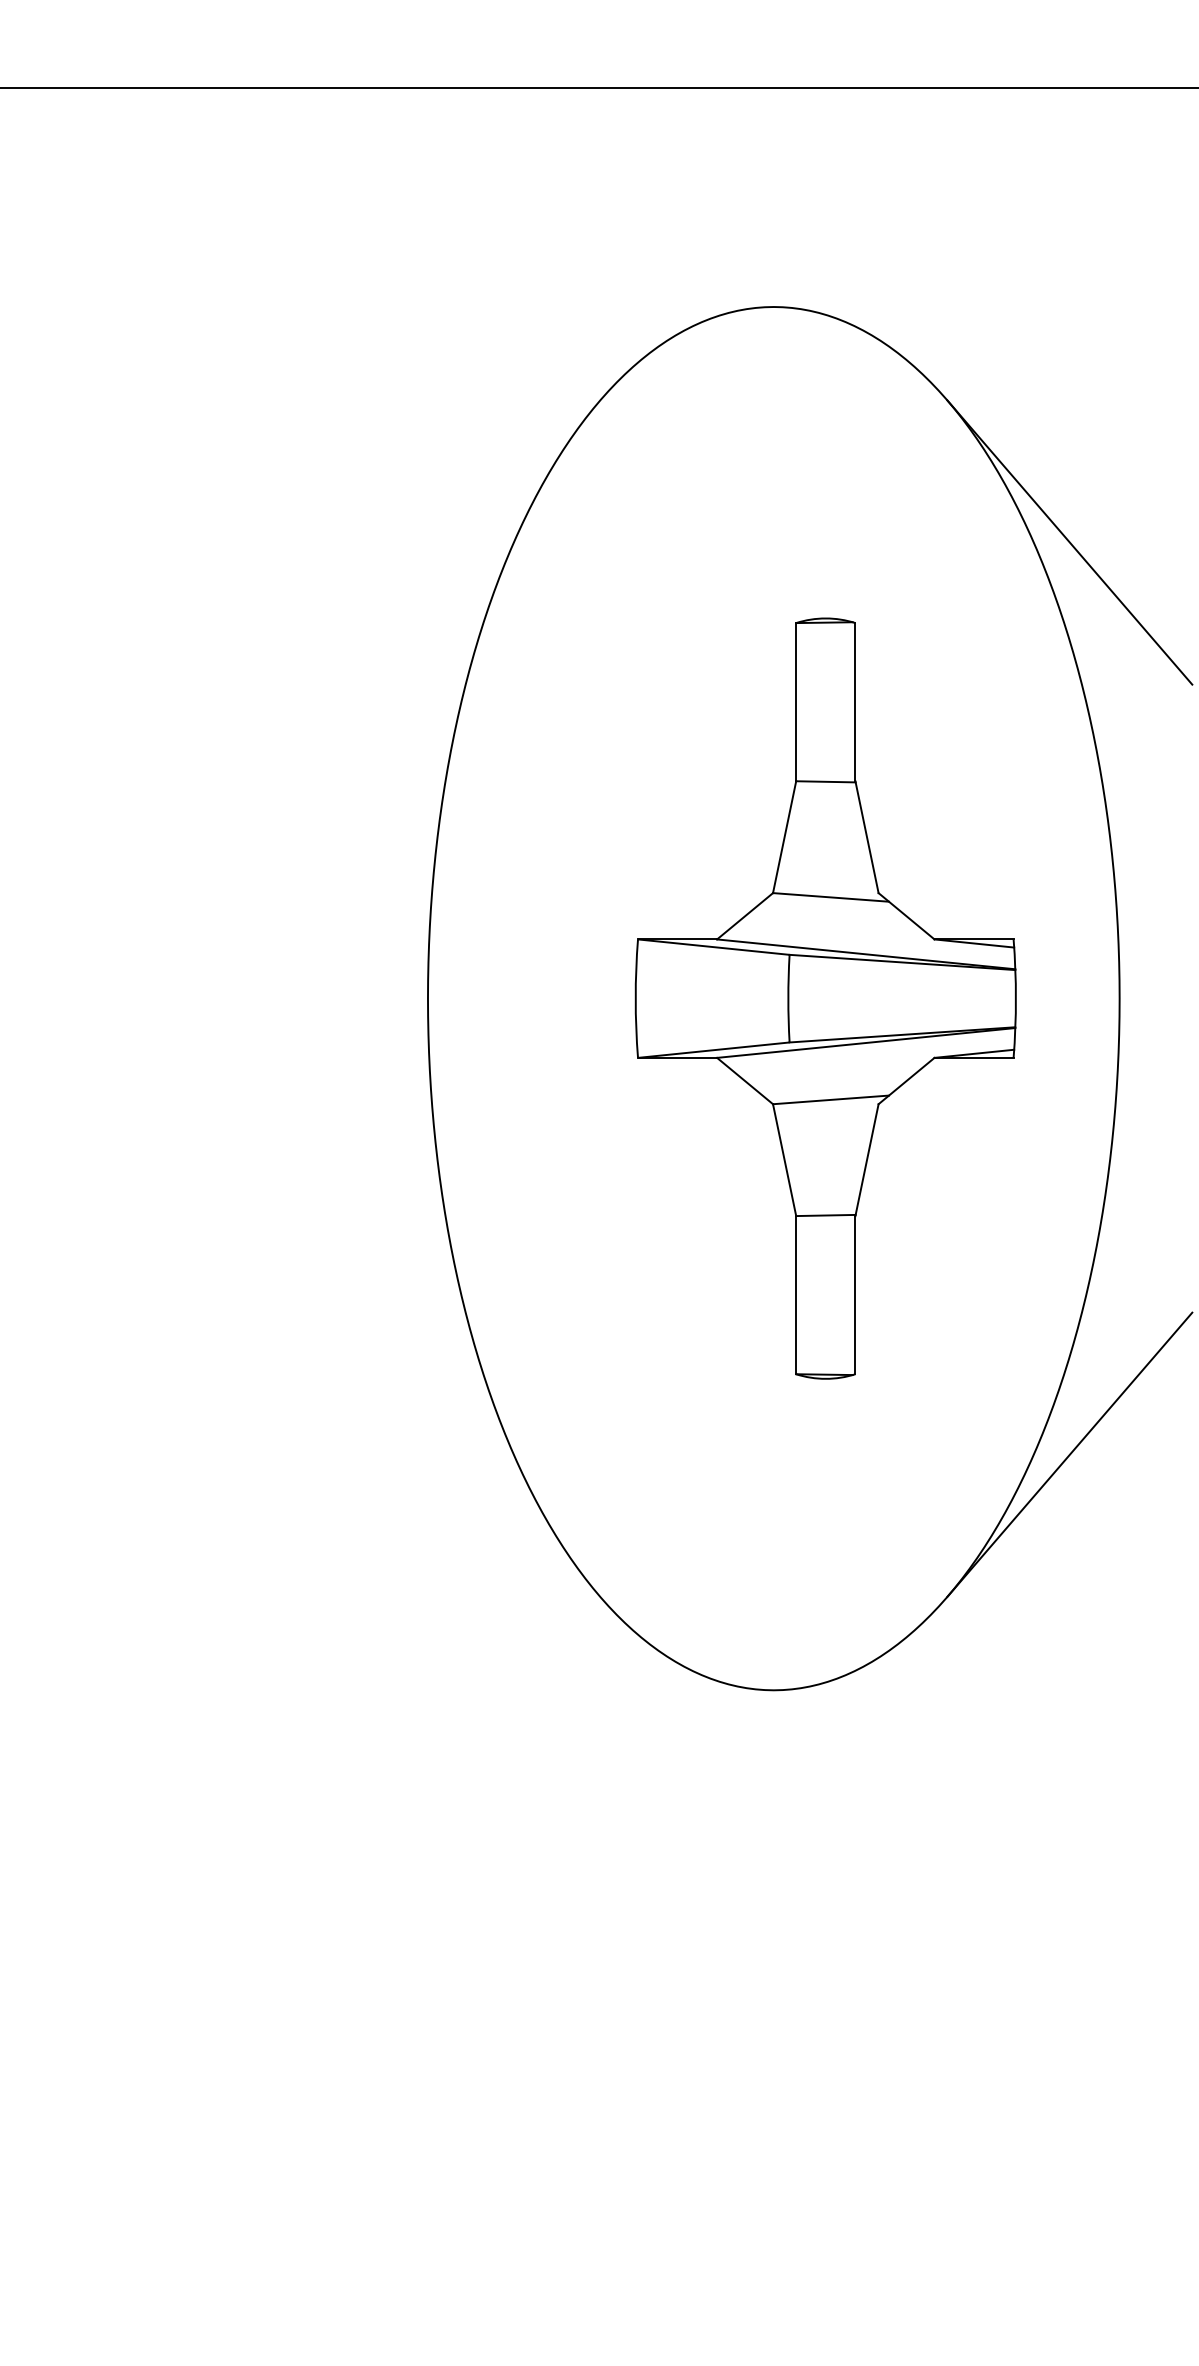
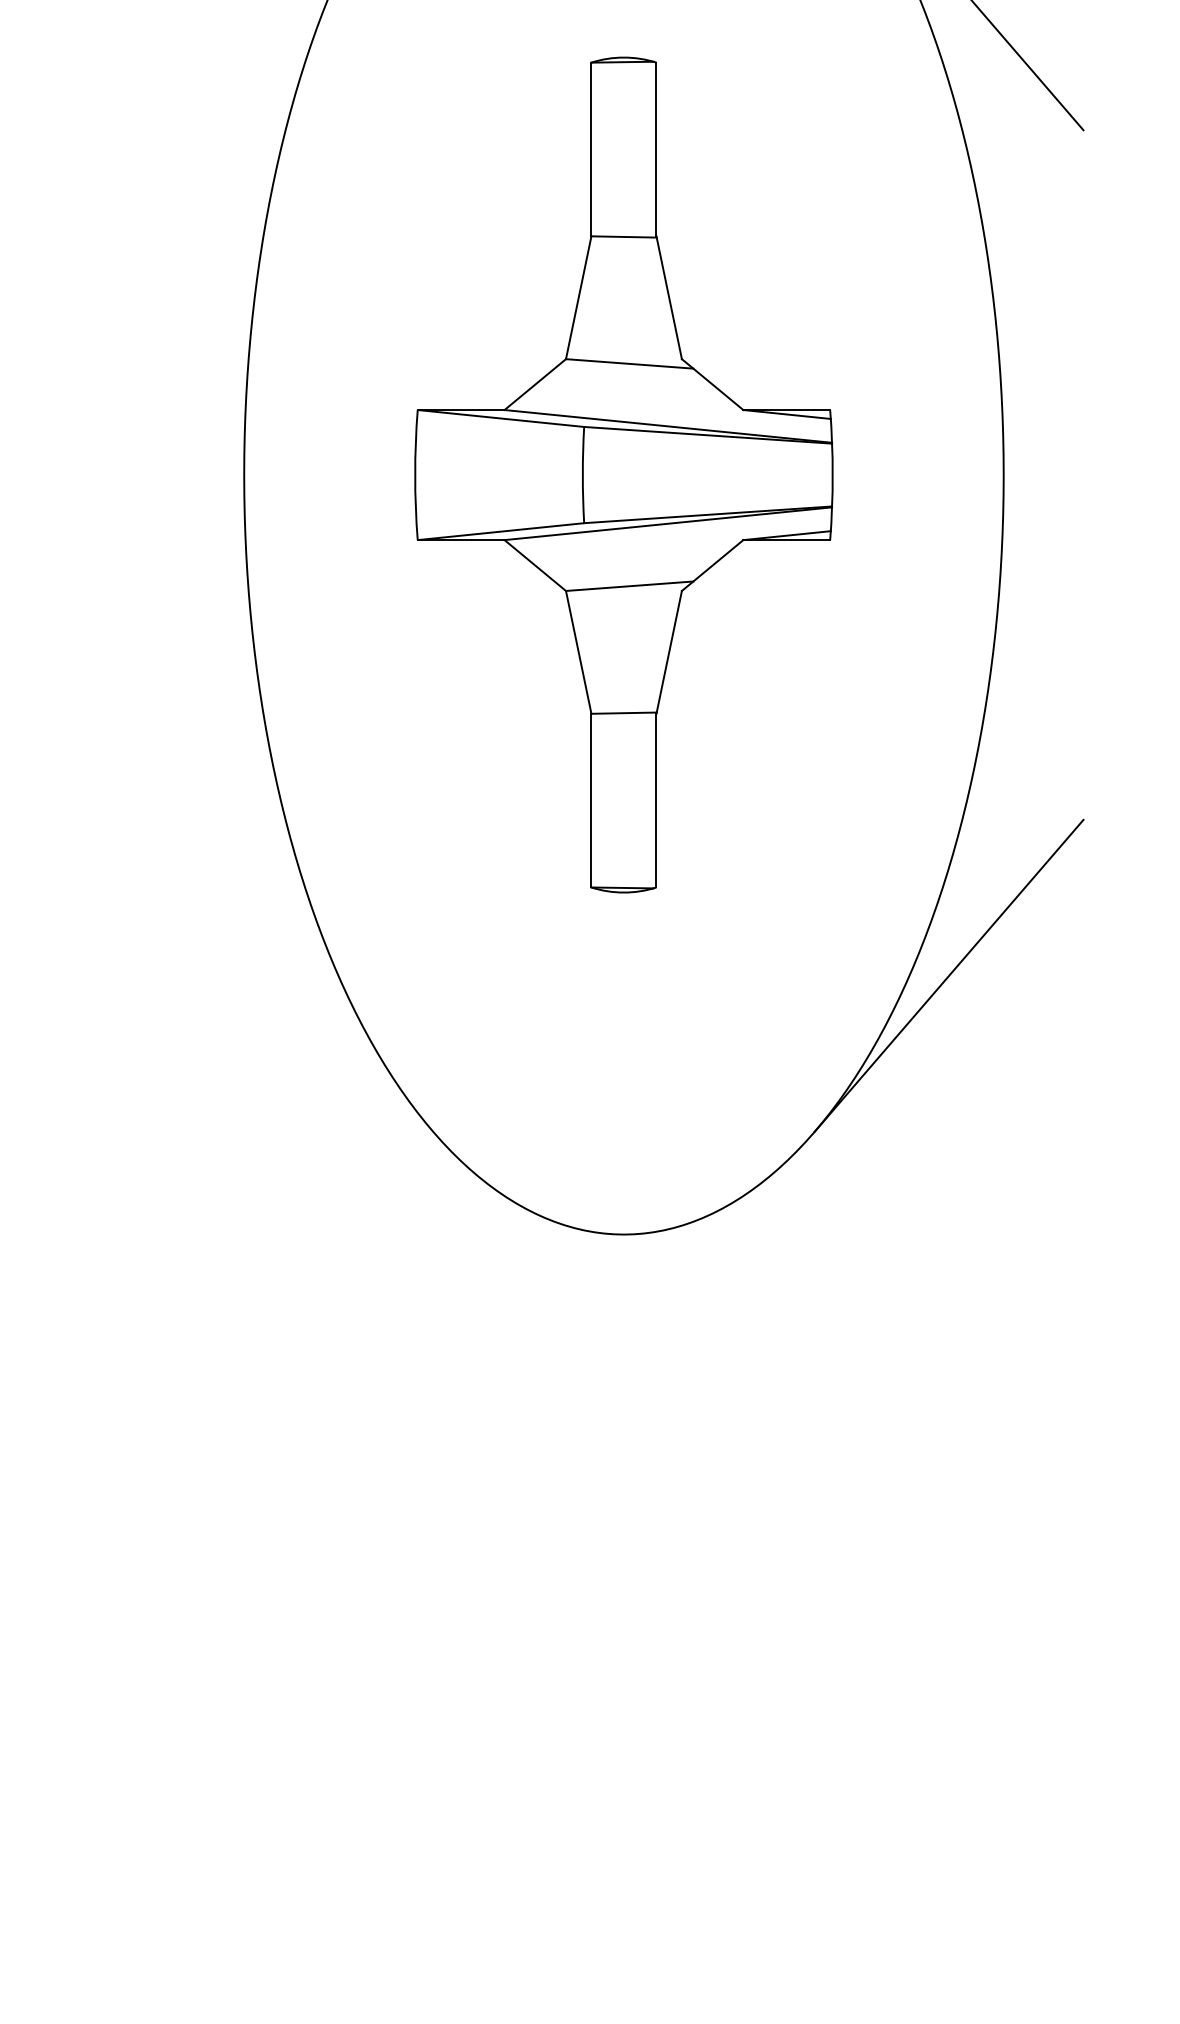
part: (825, 998) -> (623, 474), moved

